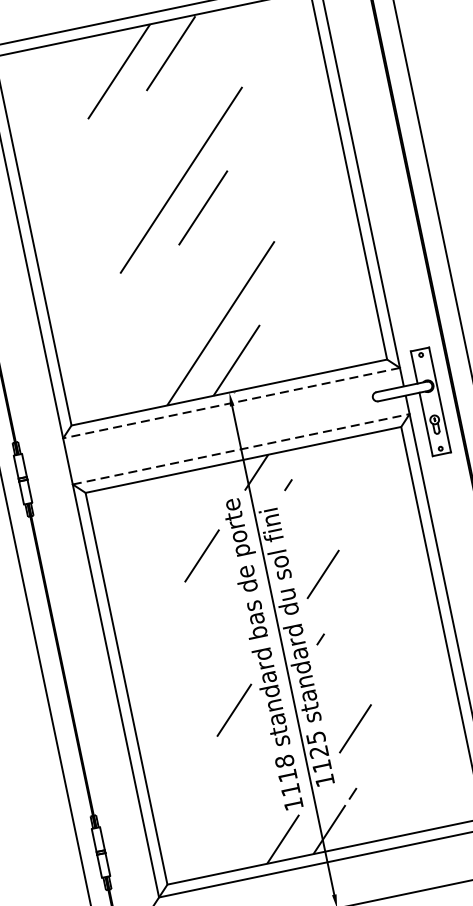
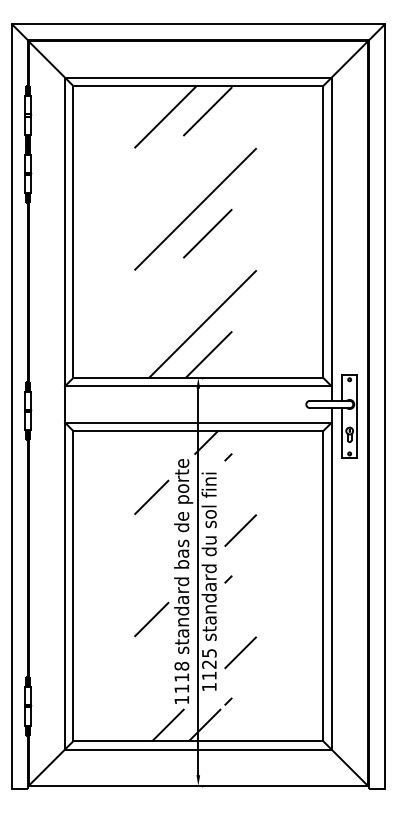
line: (230, 403) -> (197, 386), dashed -> solid
line: (241, 448) -> (198, 422), dashed -> solid

